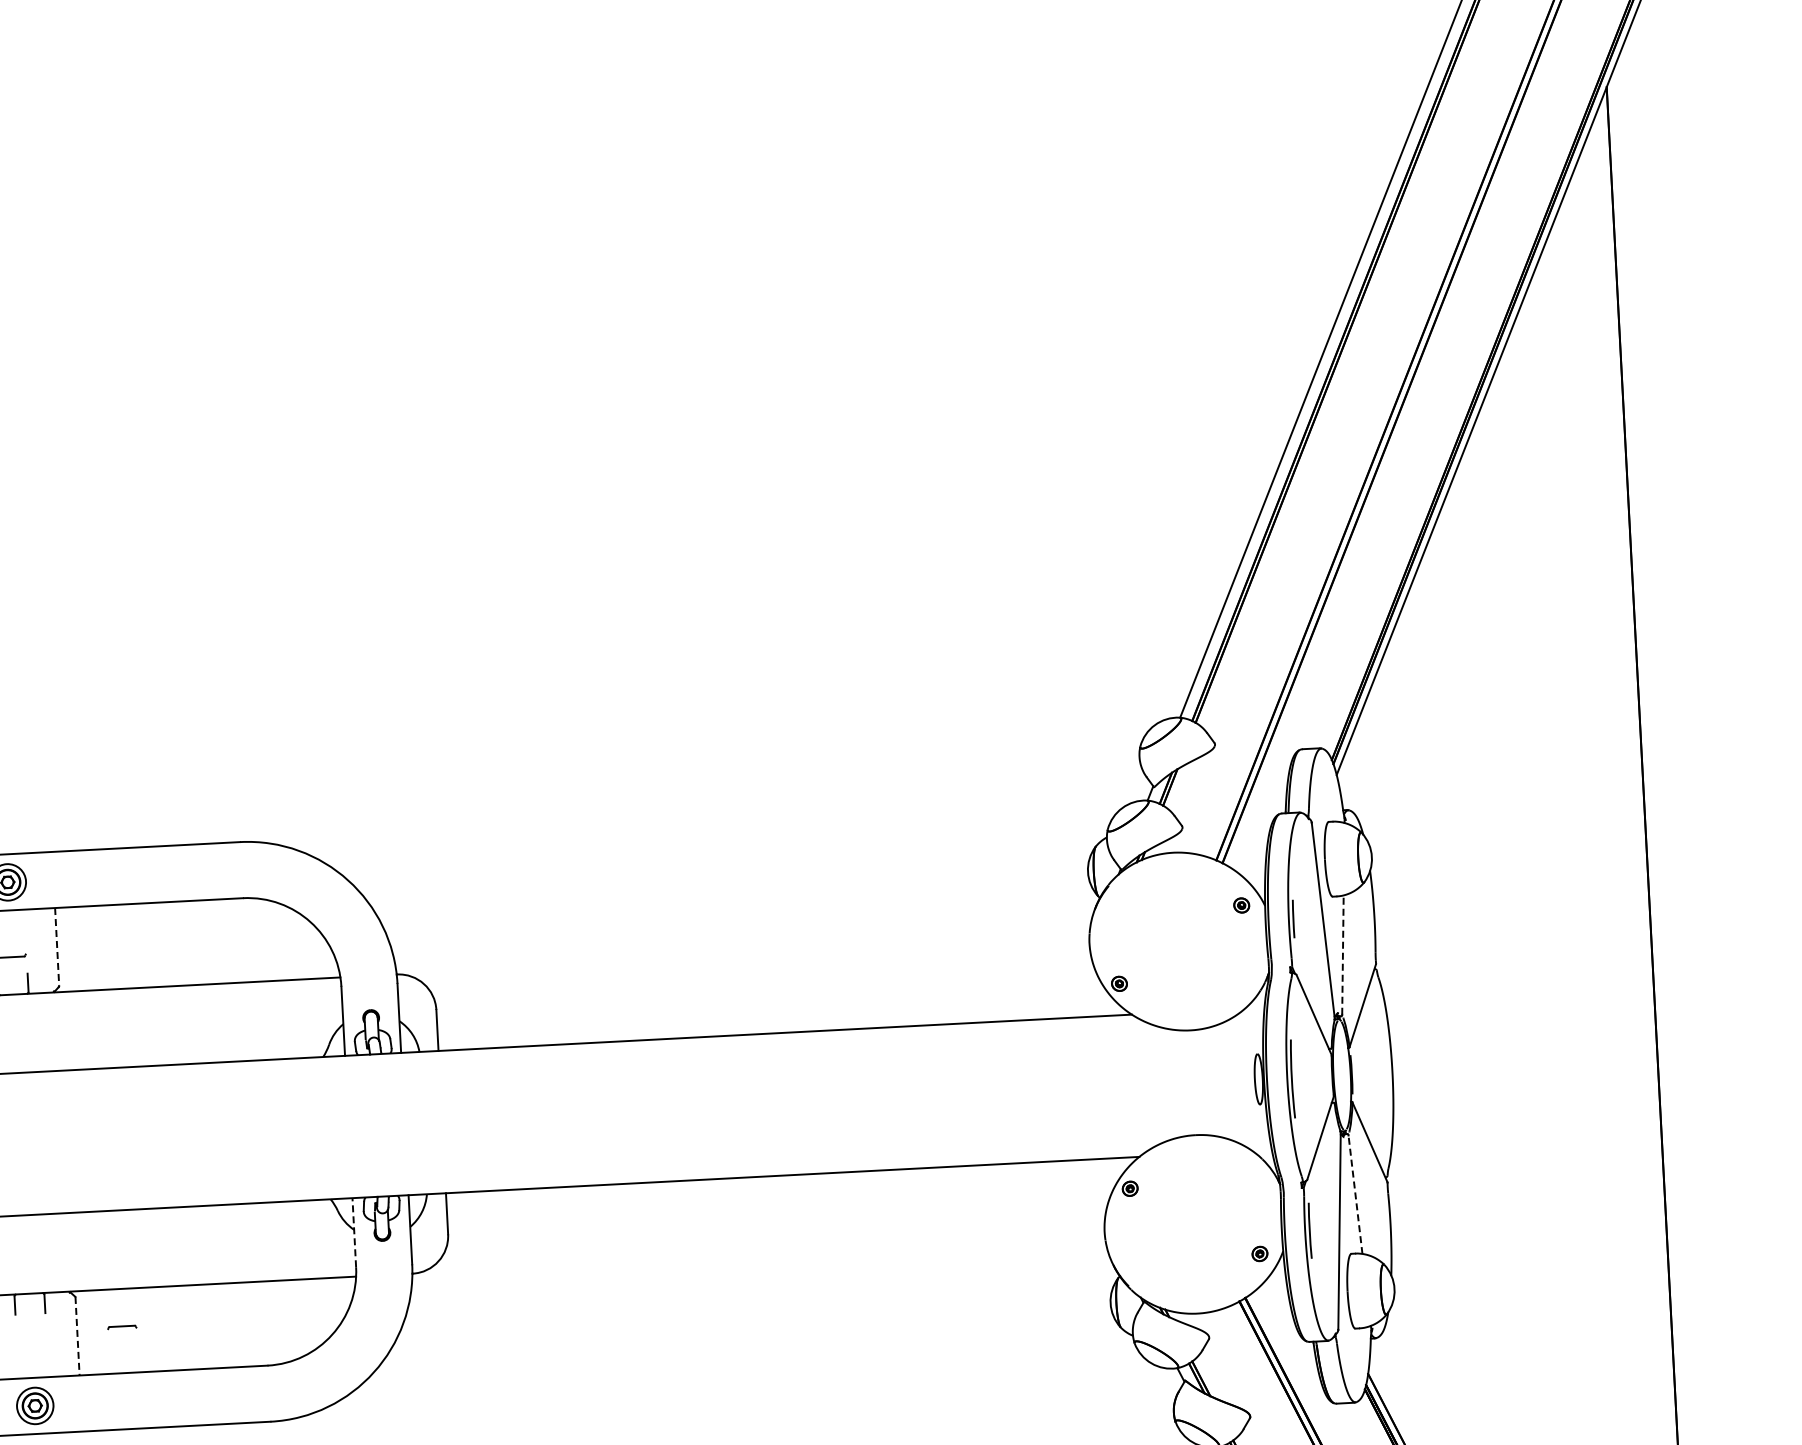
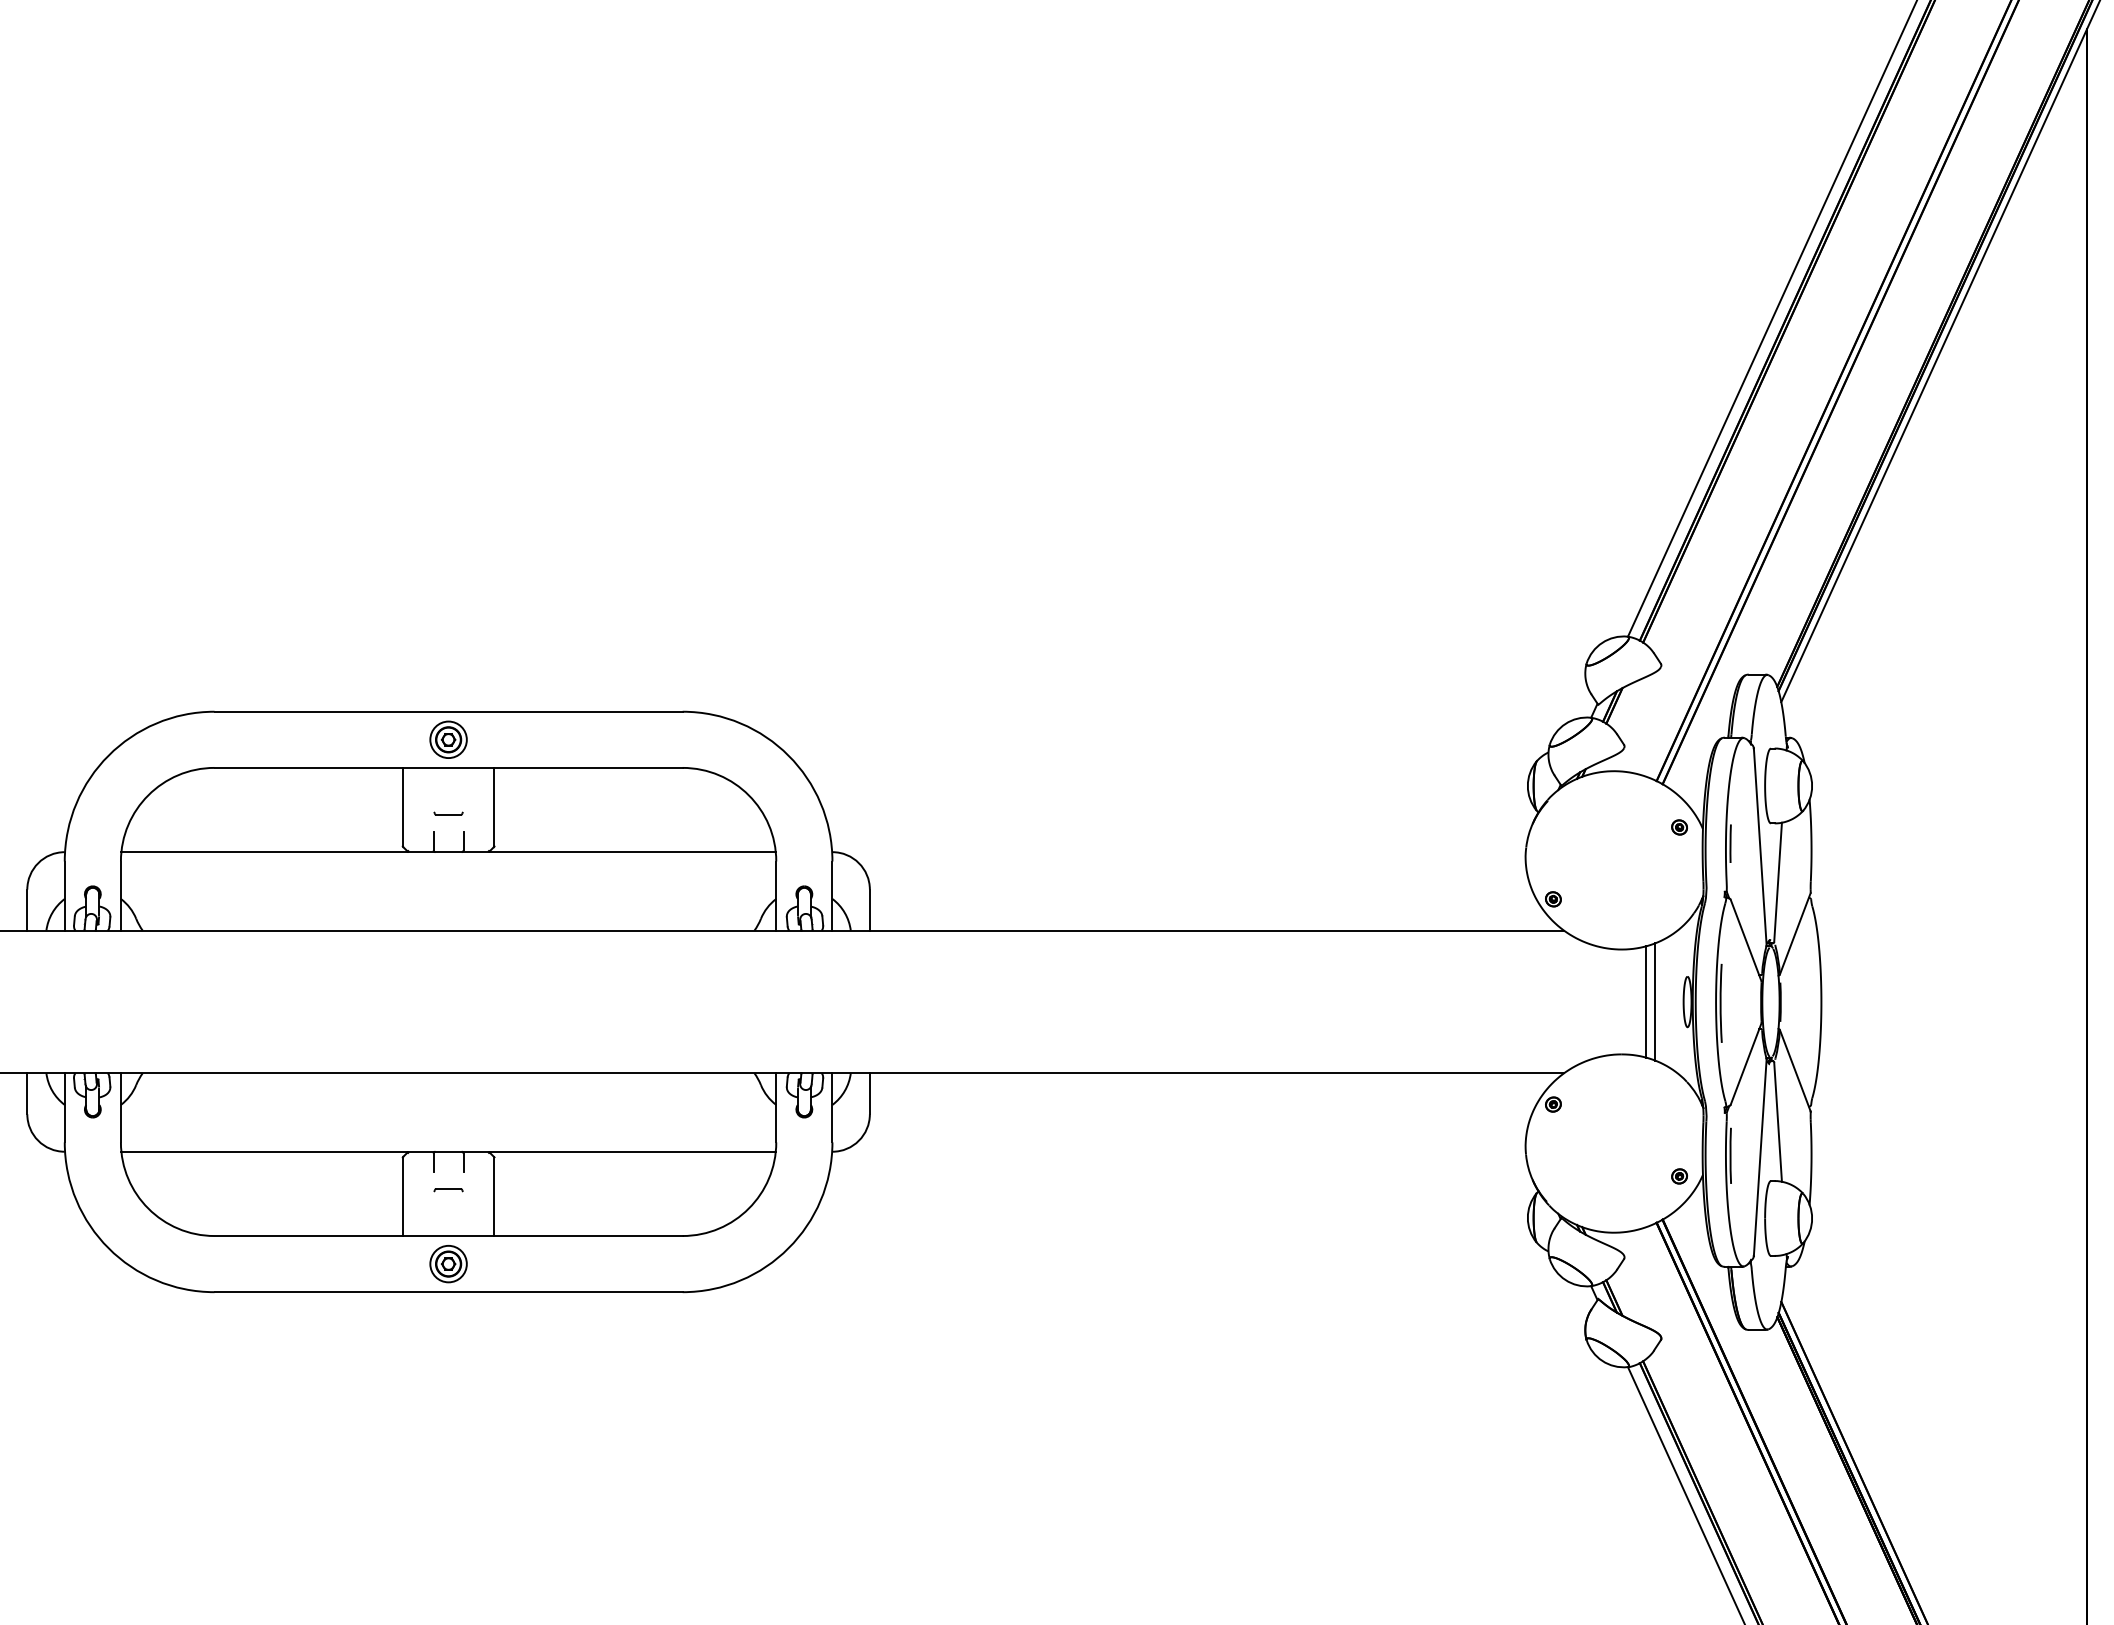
line: (57, 946) -> (494, 806), dashed -> solid
line: (1343, 955) -> (1778, 882), dashed -> solid
line: (1226, 1080) -> (1655, 1001), added
line: (1217, 1081) -> (1646, 1001), added
line: (1355, 1194) -> (1778, 1122), dashed -> solid
line: (354, 1232) -> (776, 1107), dashed -> solid
part: (122, 1327) -> (448, 1190), moved
line: (77, 1337) -> (494, 1197), dashed -> solid

